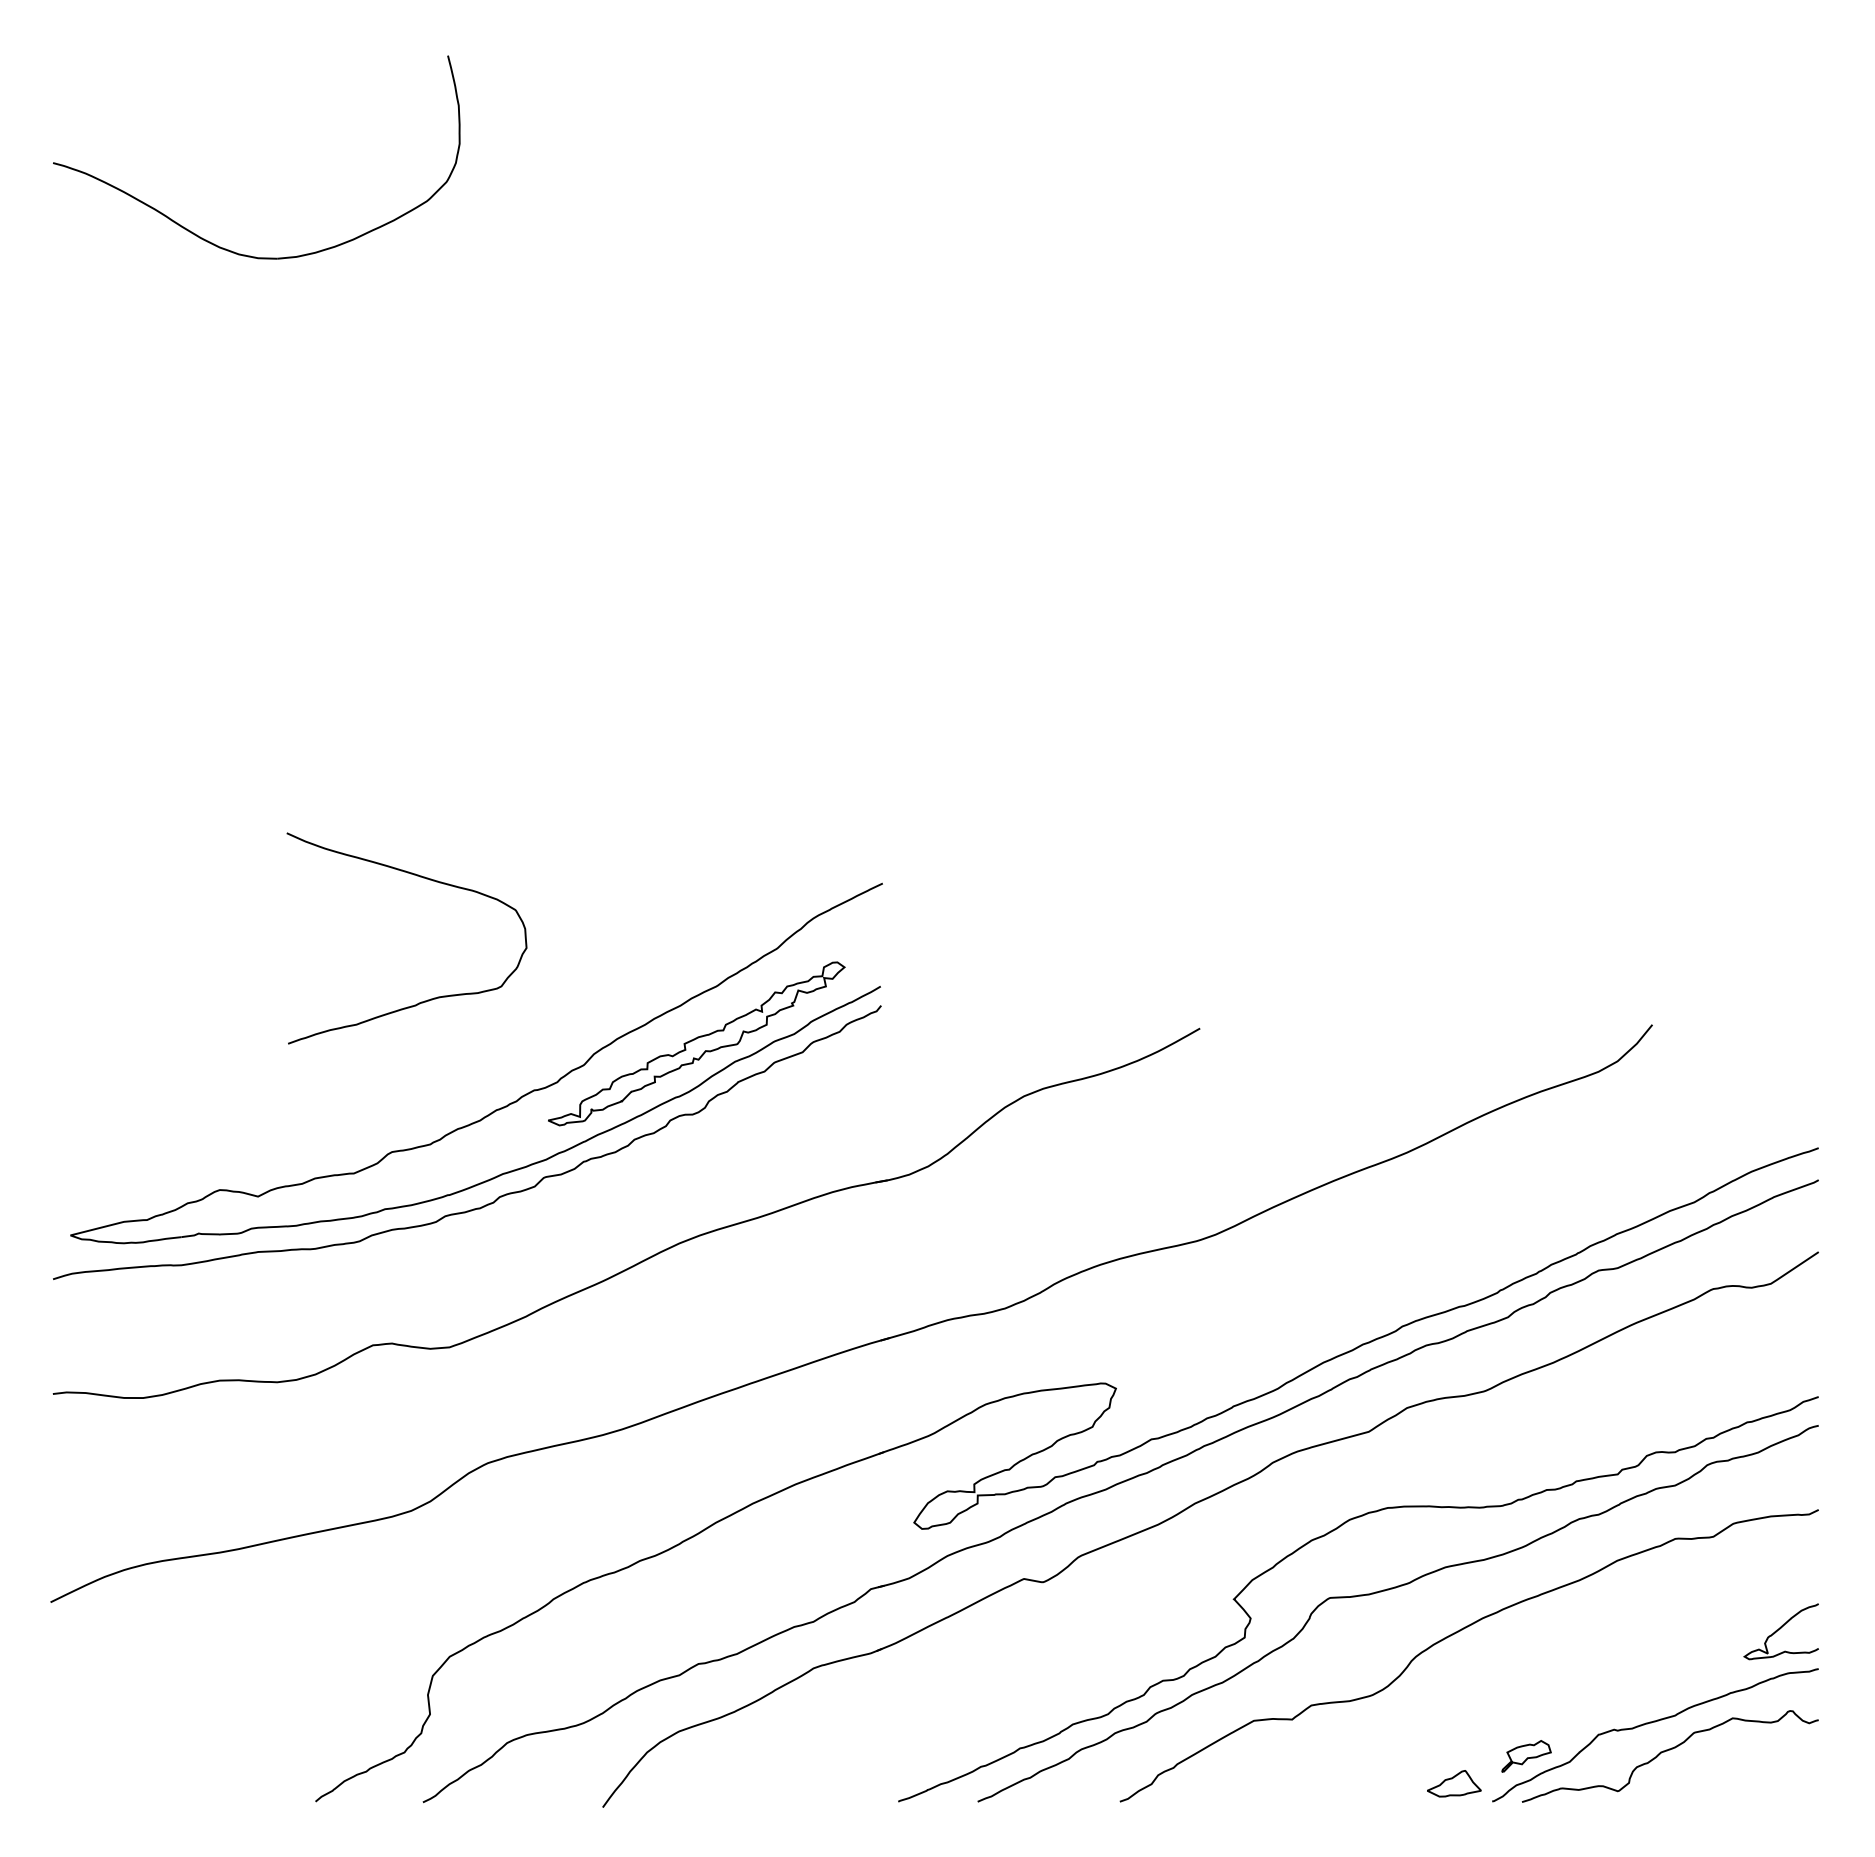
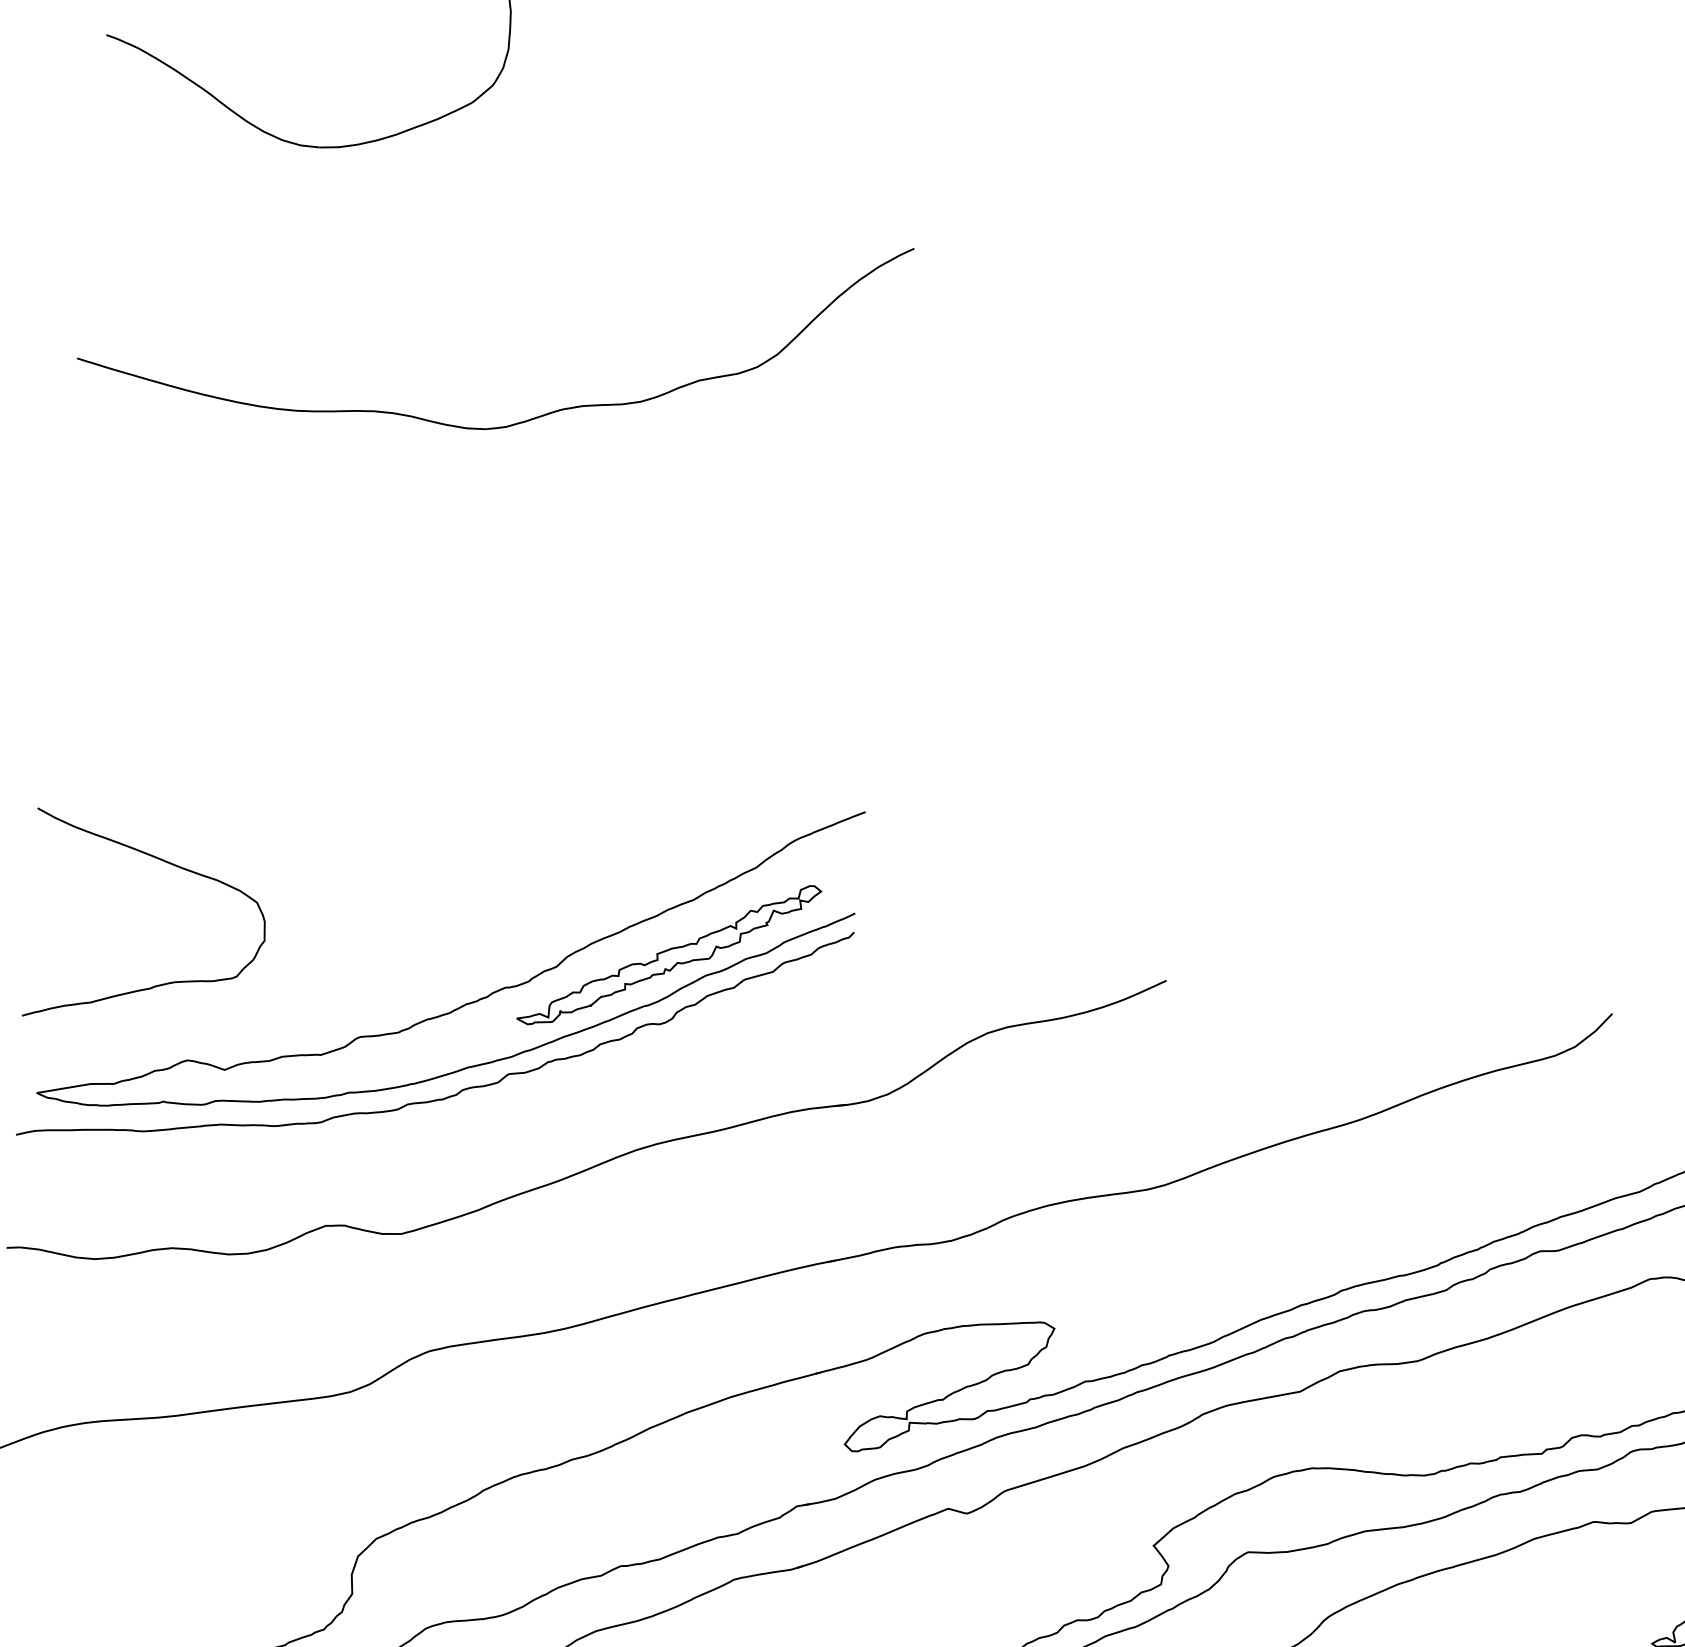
part: (499, 519) -> (517, 422), added
curve: (426, 879) -> (171, 865), moved

